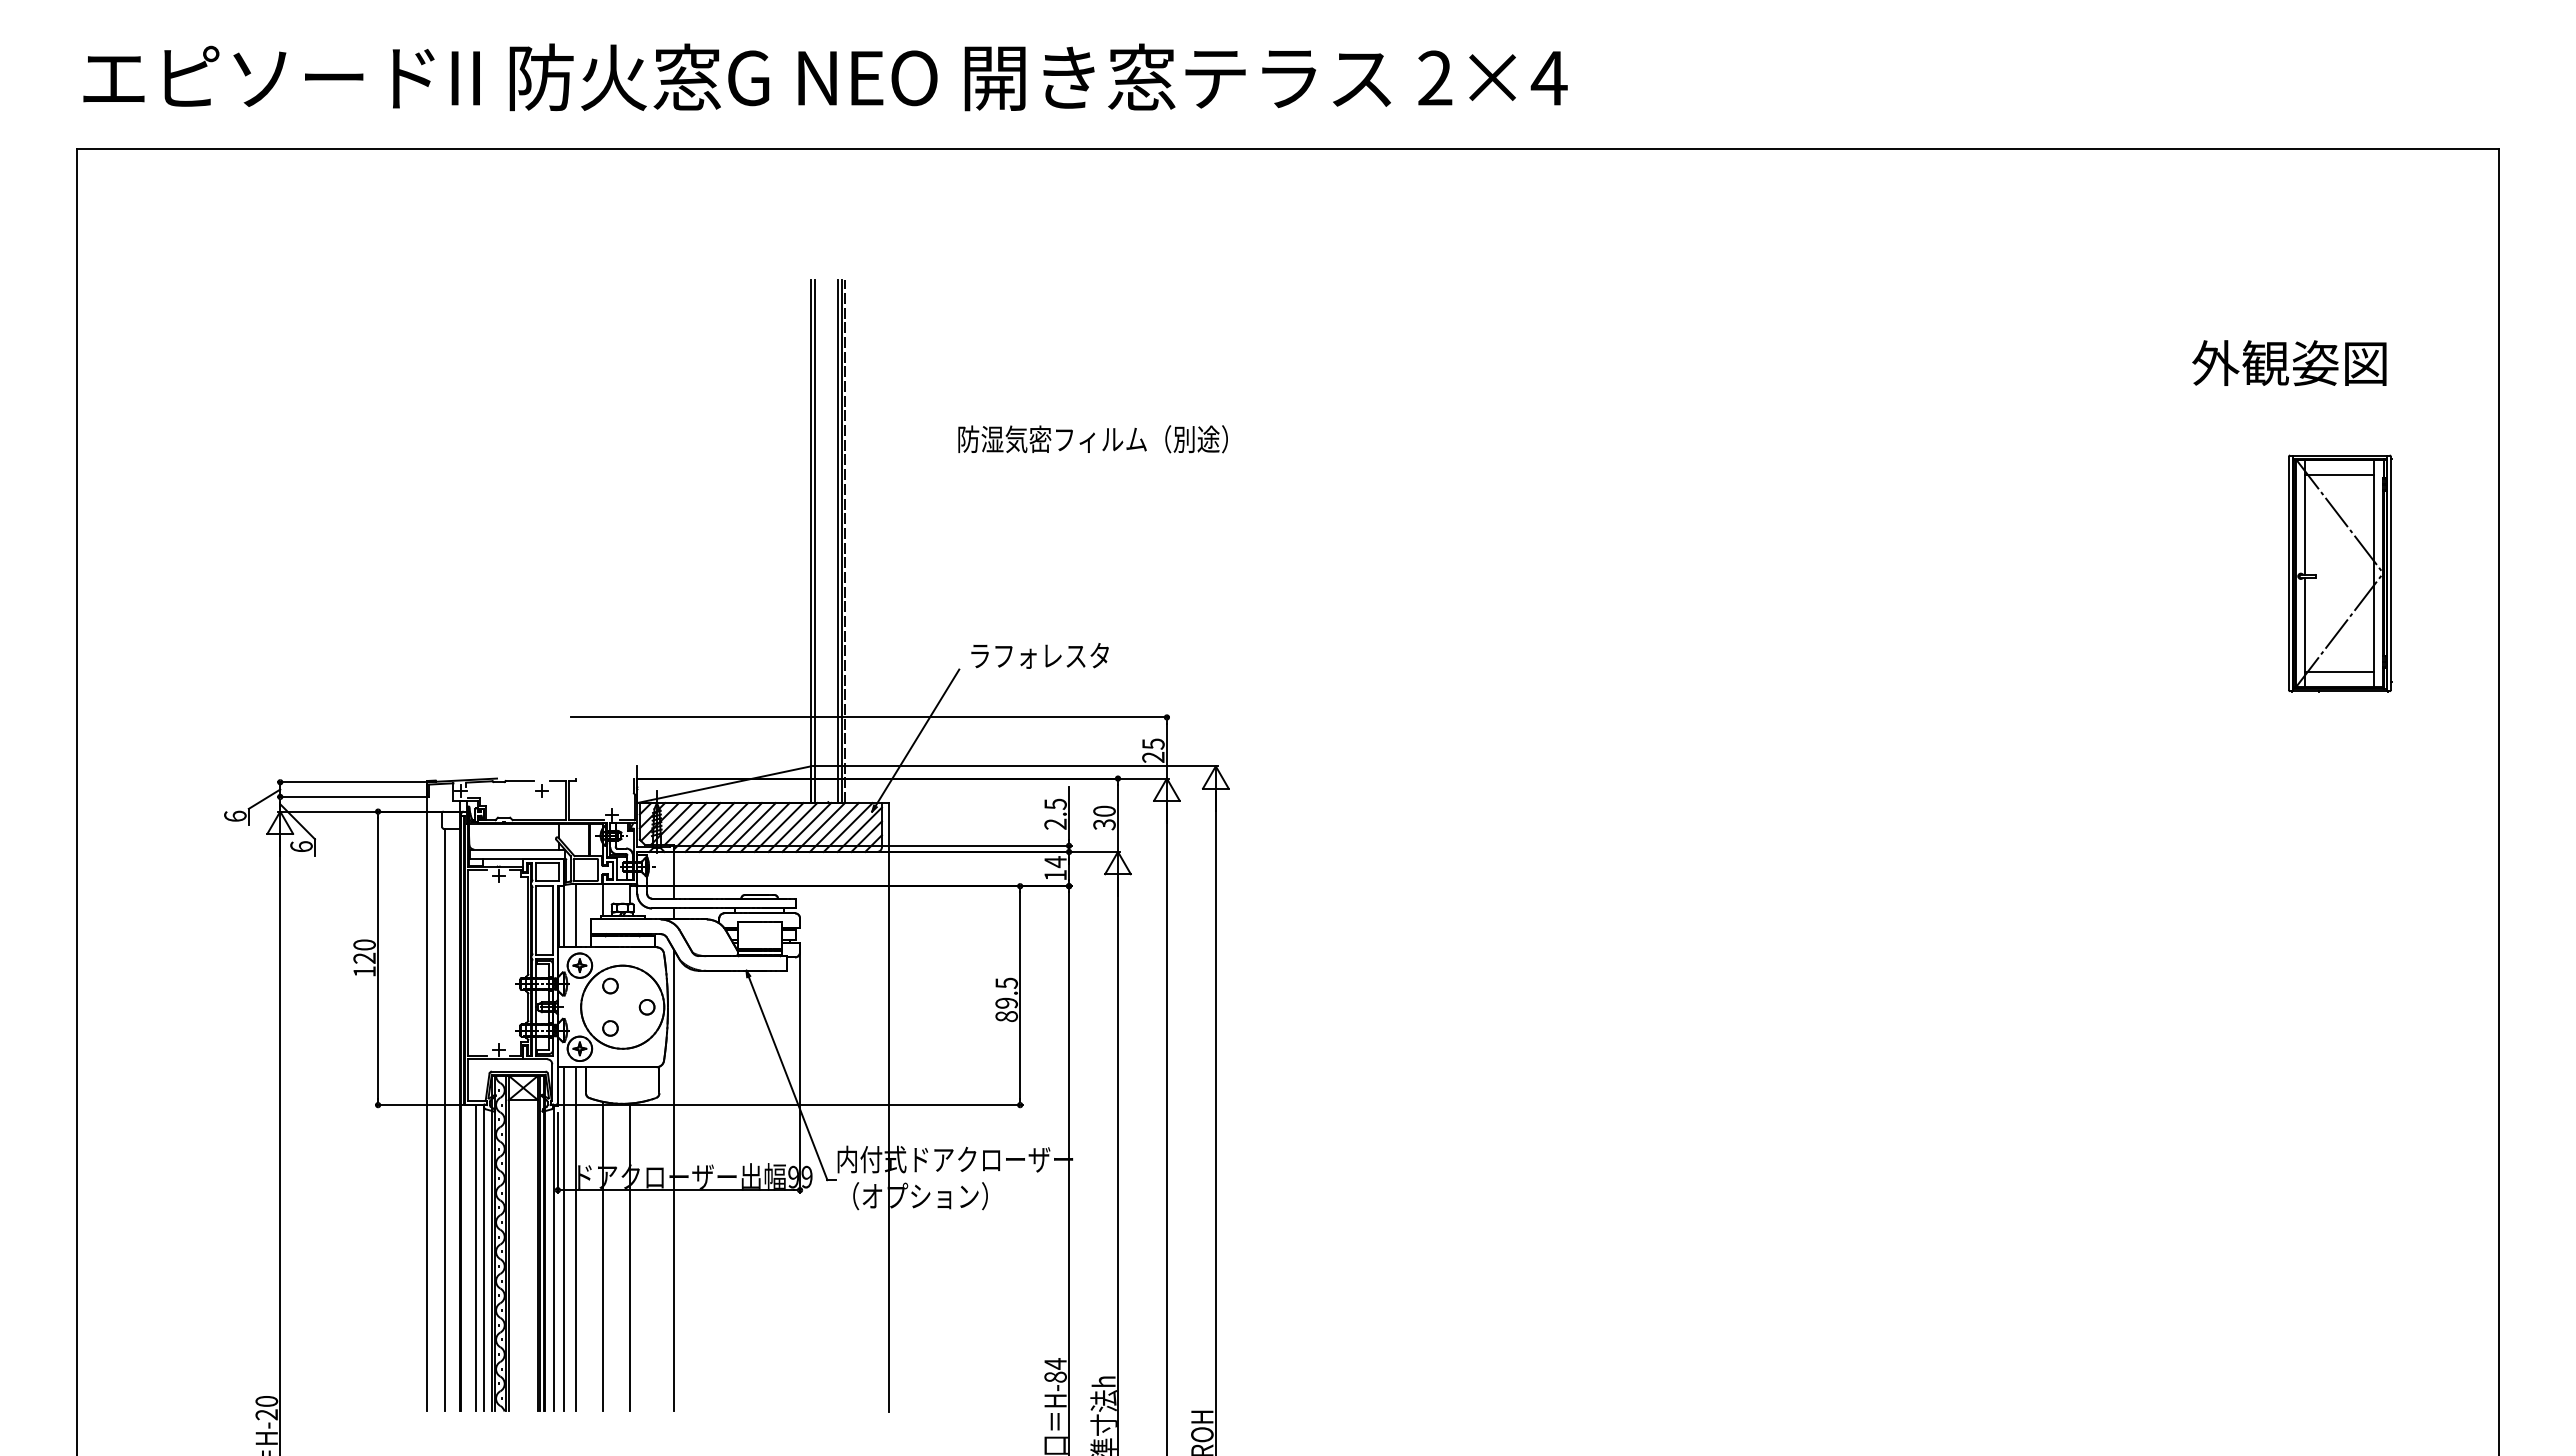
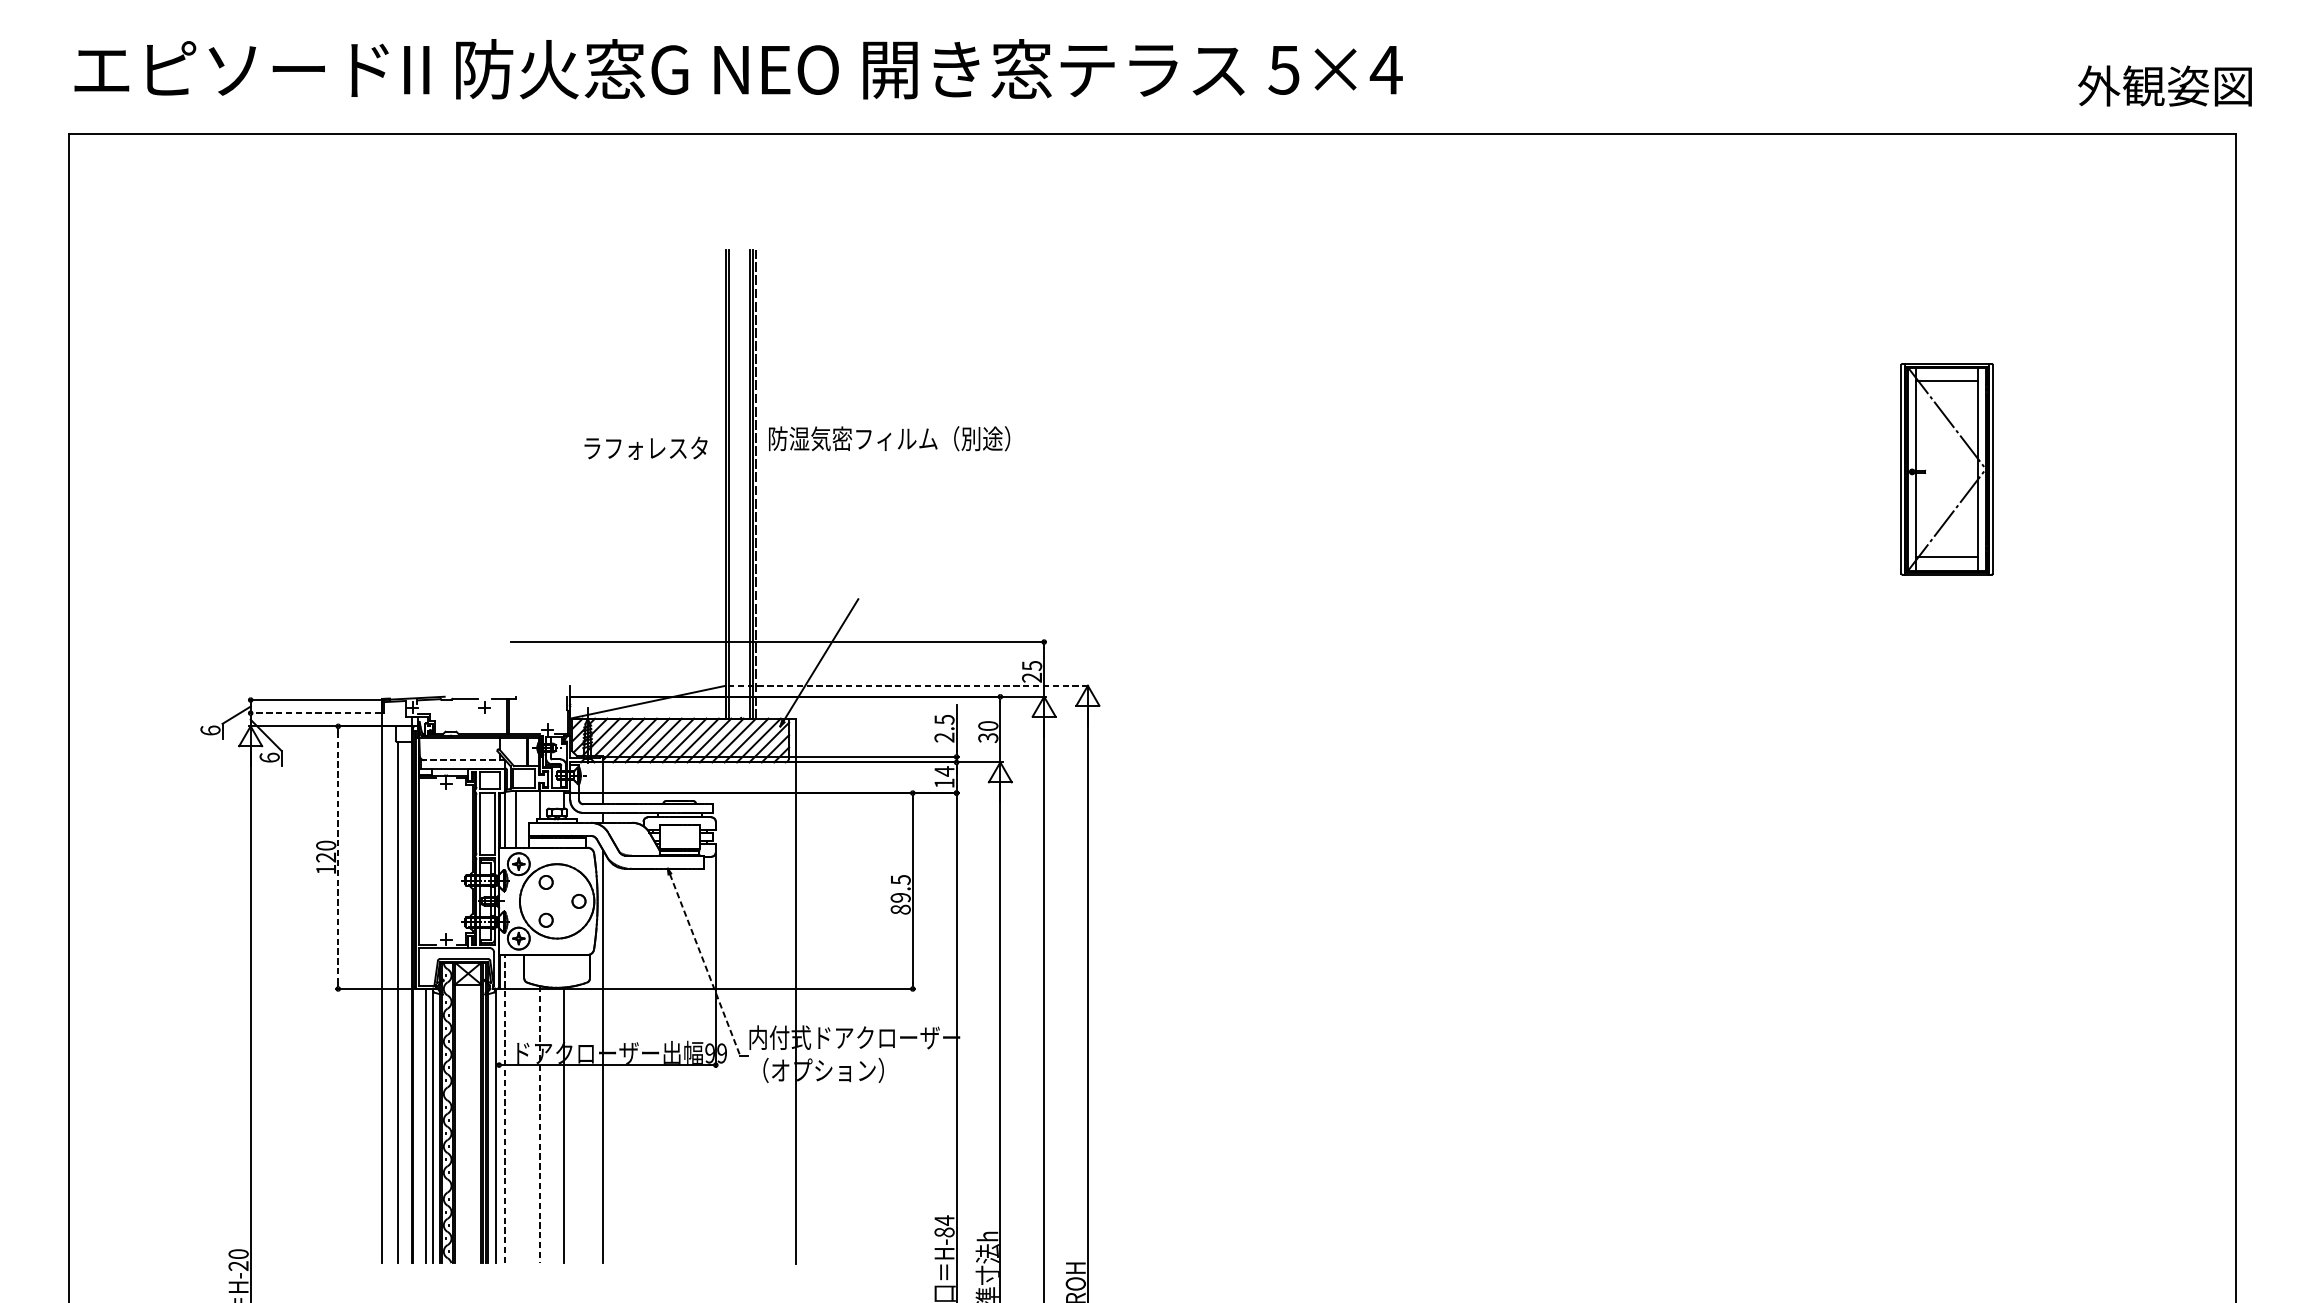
text: (1434, 78) -> (1283, 70), 2×4 -> 5×4
text: (2289, 363) -> (2165, 86), moved
text: (1092, 439) -> (888, 438), moved
part: (2340, 573) -> (1947, 469), moved
text: (1039, 655) -> (645, 447), moved
line: (1016, 766) -> (909, 685), solid -> dashed
line: (351, 796) -> (314, 712), solid -> dashed
line: (516, 849) -> (462, 760), solid -> dashed
line: (378, 958) -> (338, 857), solid -> dashed
line: (788, 1078) -> (705, 965), solid -> dashed
line: (557, 1152) -> (498, 1031), removed
line: (564, 1238) -> (505, 1108), solid -> dashed
line: (576, 1239) -> (515, 1109), removed
line: (603, 1256) -> (539, 1124), solid -> dashed

